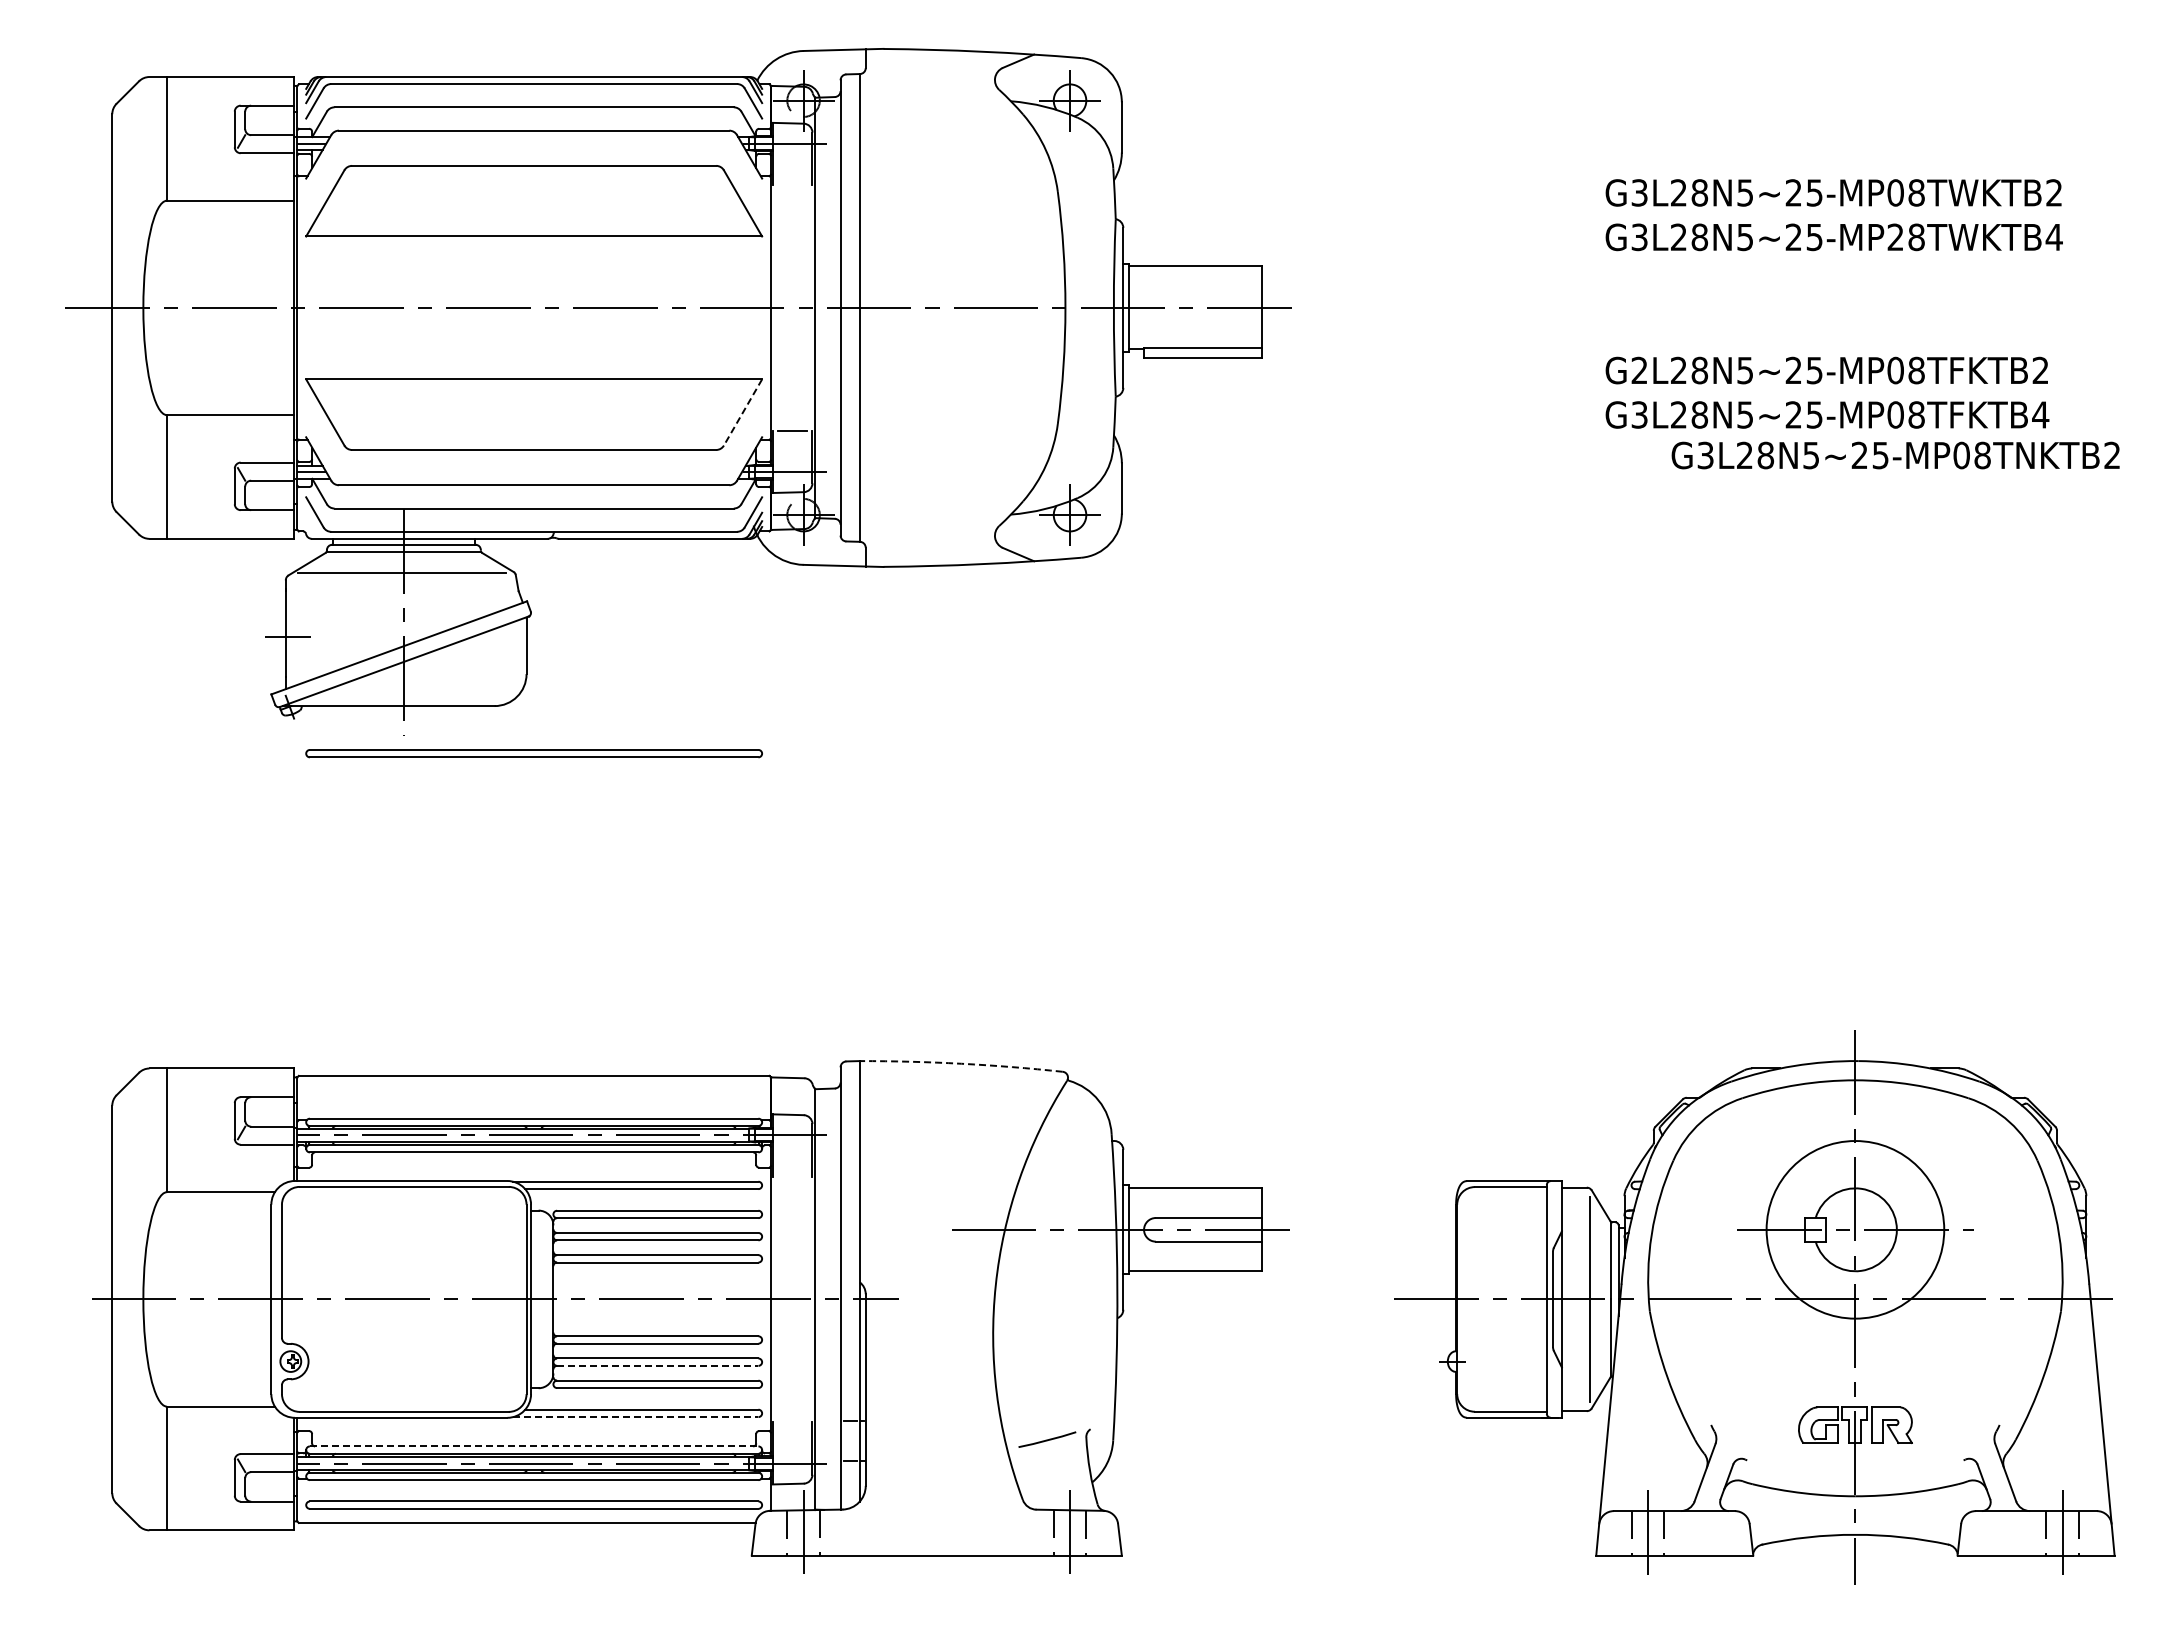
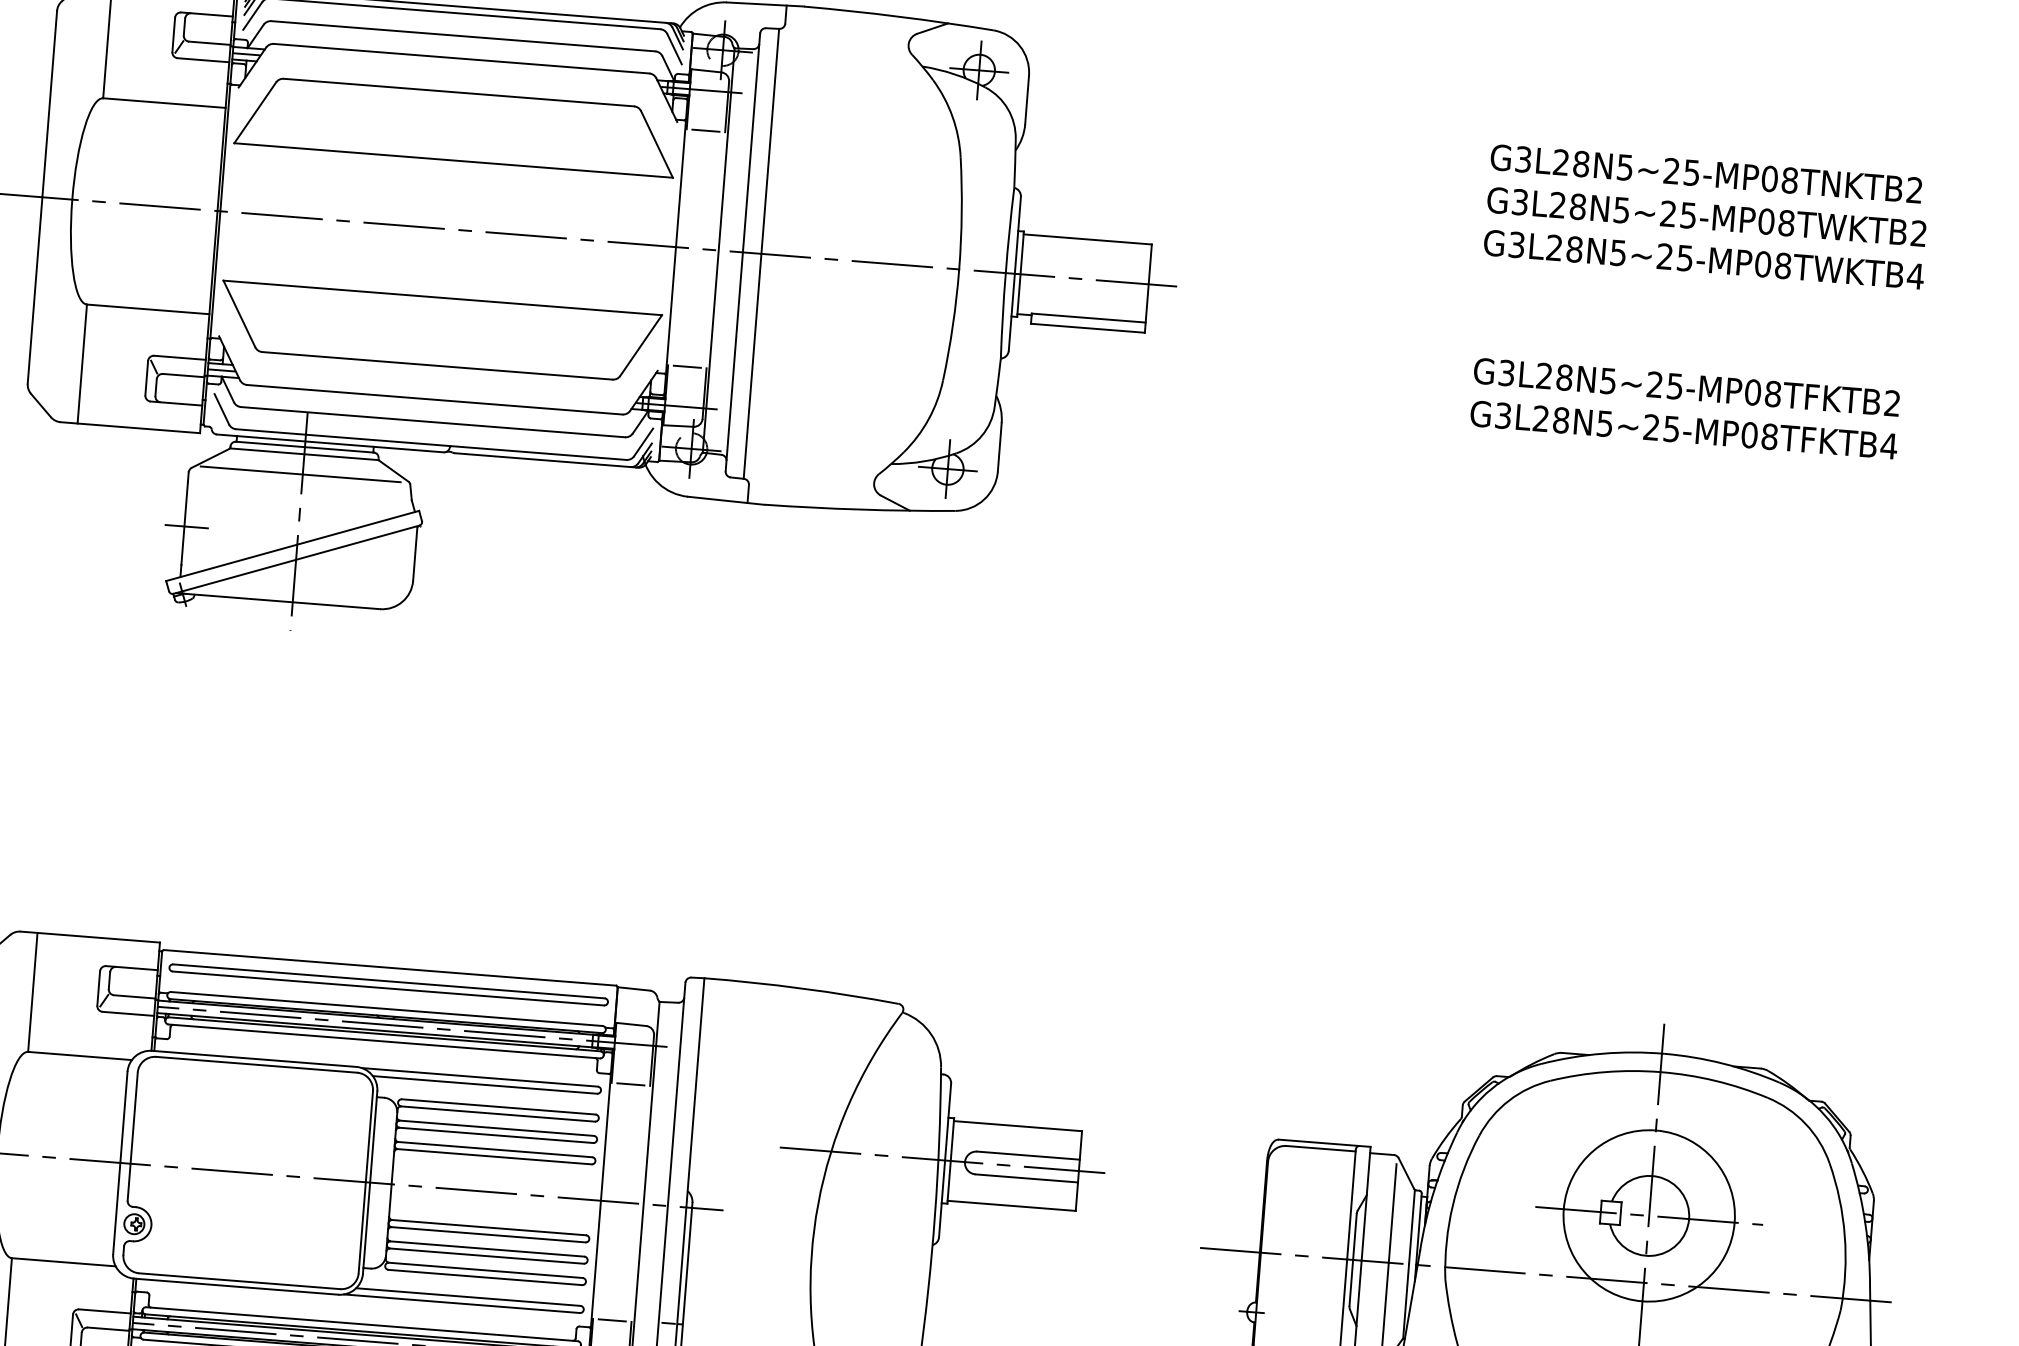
line: (792, 185) -> (705, 131), added
text: (1895, 237) -> (1762, 264), G3L28N5~25-MP28TWKTB4 -> G3L28N5~25-MP08TWKTB4
text: (1639, 370) -> (1506, 373), G2L28N5~25-MP08TFKTB2 -> G3L28N5~25-MP08TFKTB2
line: (742, 412) -> (640, 345), dashed -> solid
text: (1895, 455) -> (1706, 173), moved
part: (533, 753) -> (388, 984), moved
arc: (961, 1063) -> (802, 988), dashed -> solid
line: (792, 1176) -> (630, 1084), added
line: (657, 1365) -> (486, 1255), dashed -> solid
line: (635, 1417) -> (461, 1304), dashed -> solid
line: (792, 1422) -> (612, 1320), added
line: (534, 1446) -> (362, 1324), dashed -> solid

